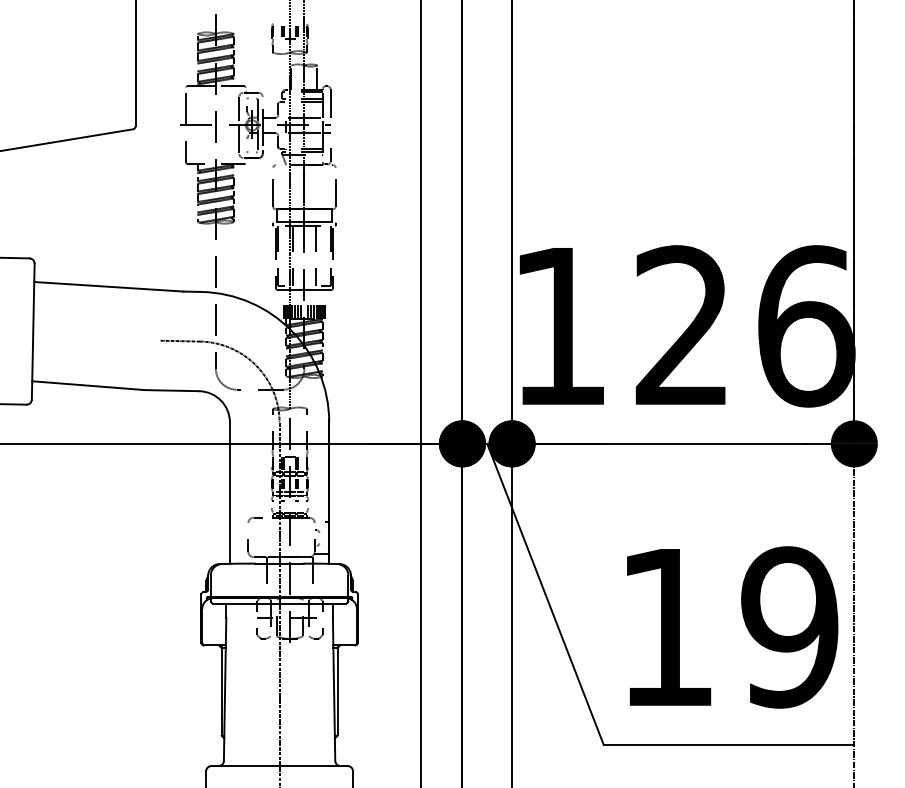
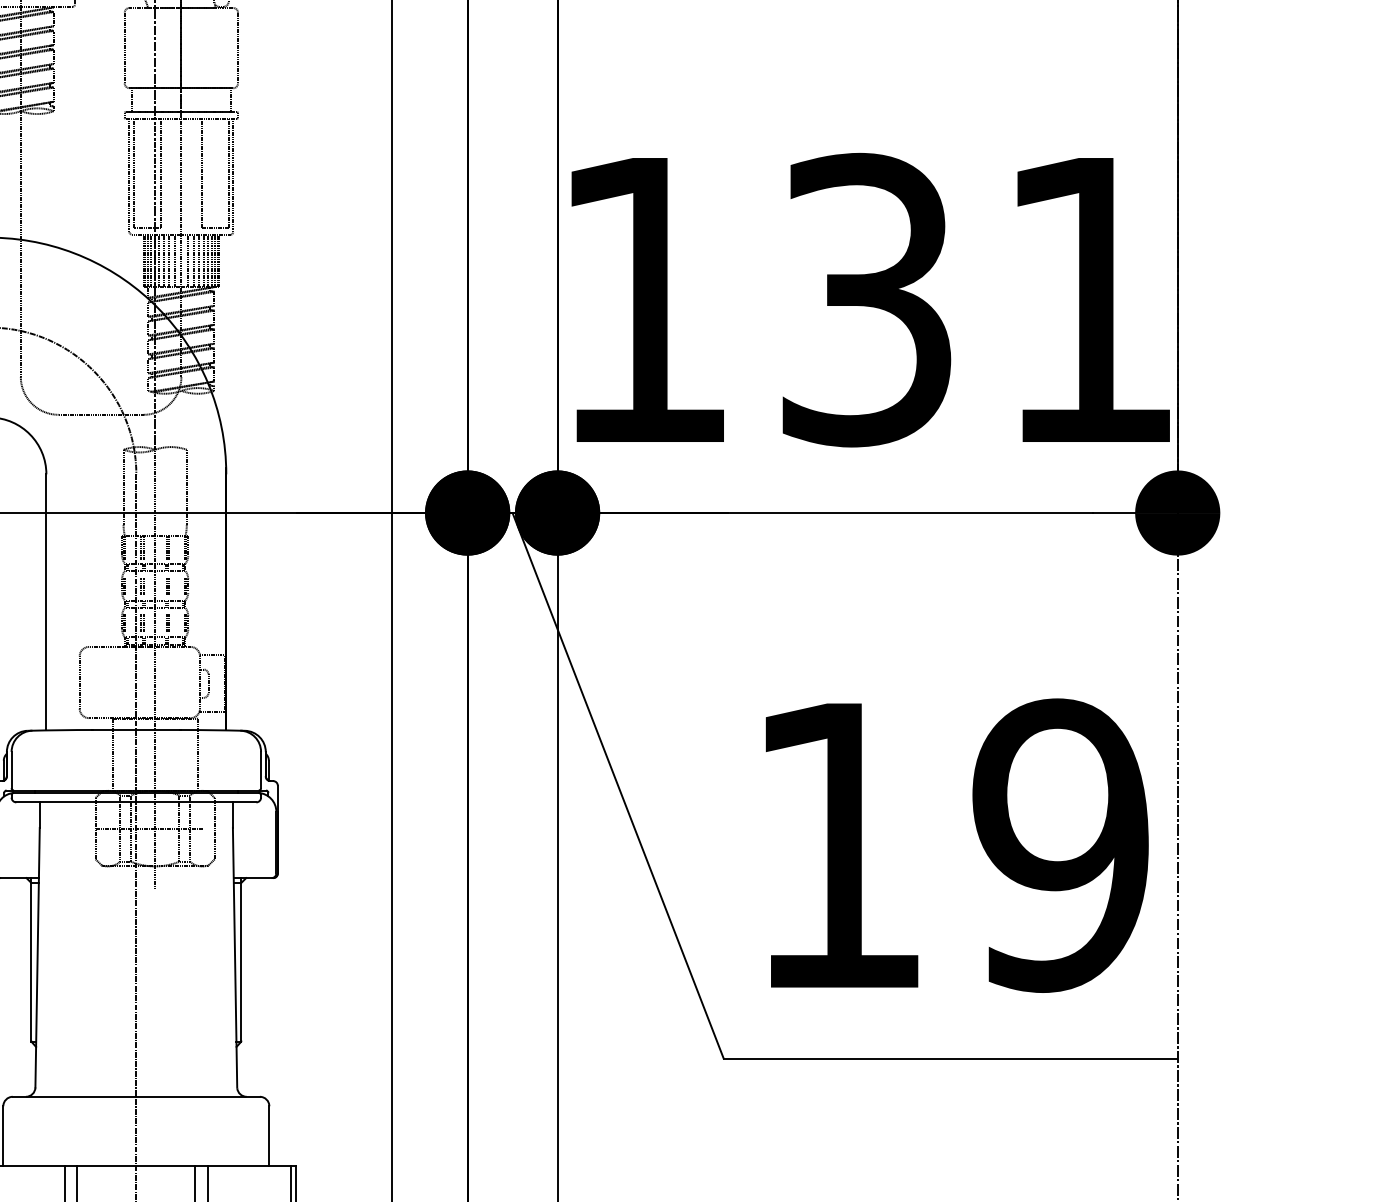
text: (745, 326) -> (980, 300), 126 -> 131

